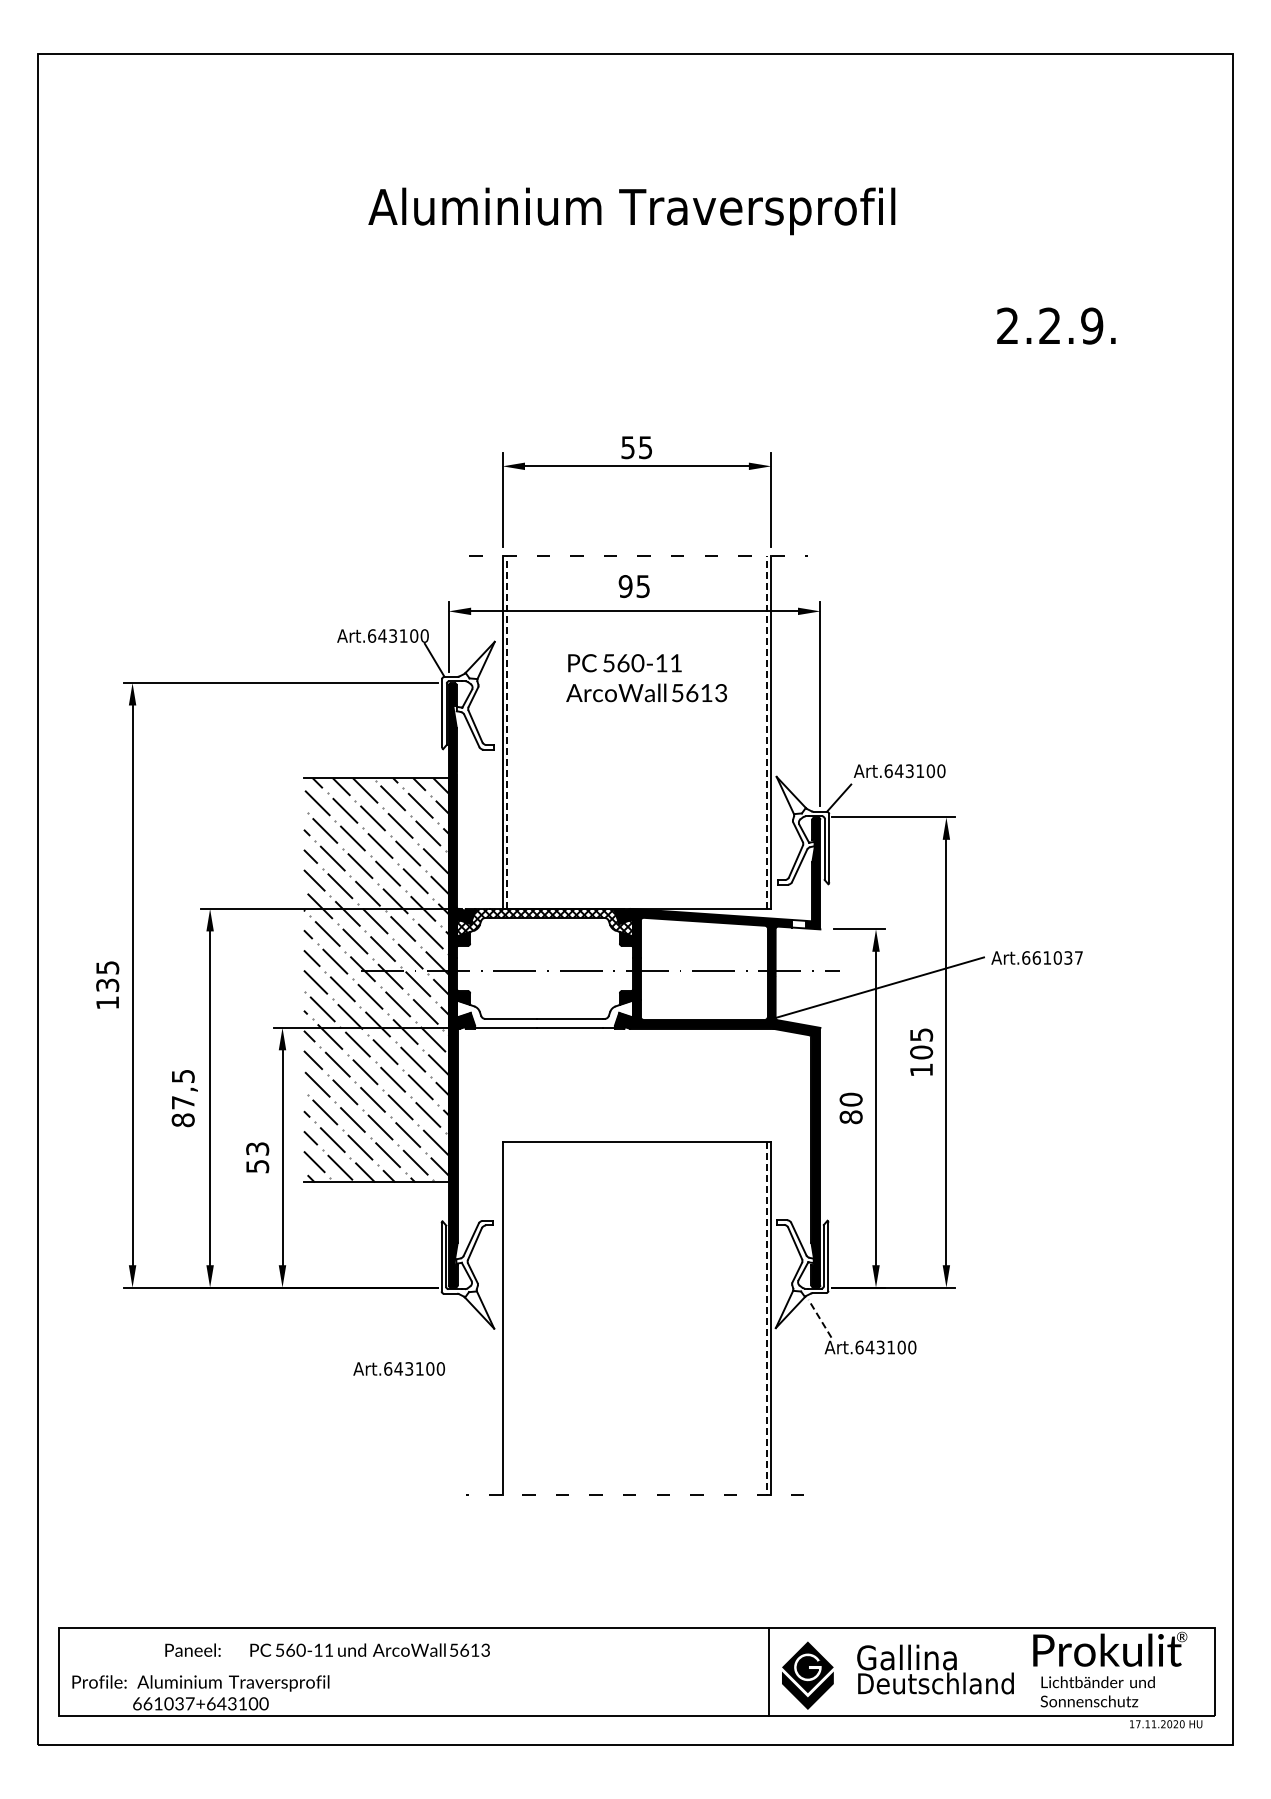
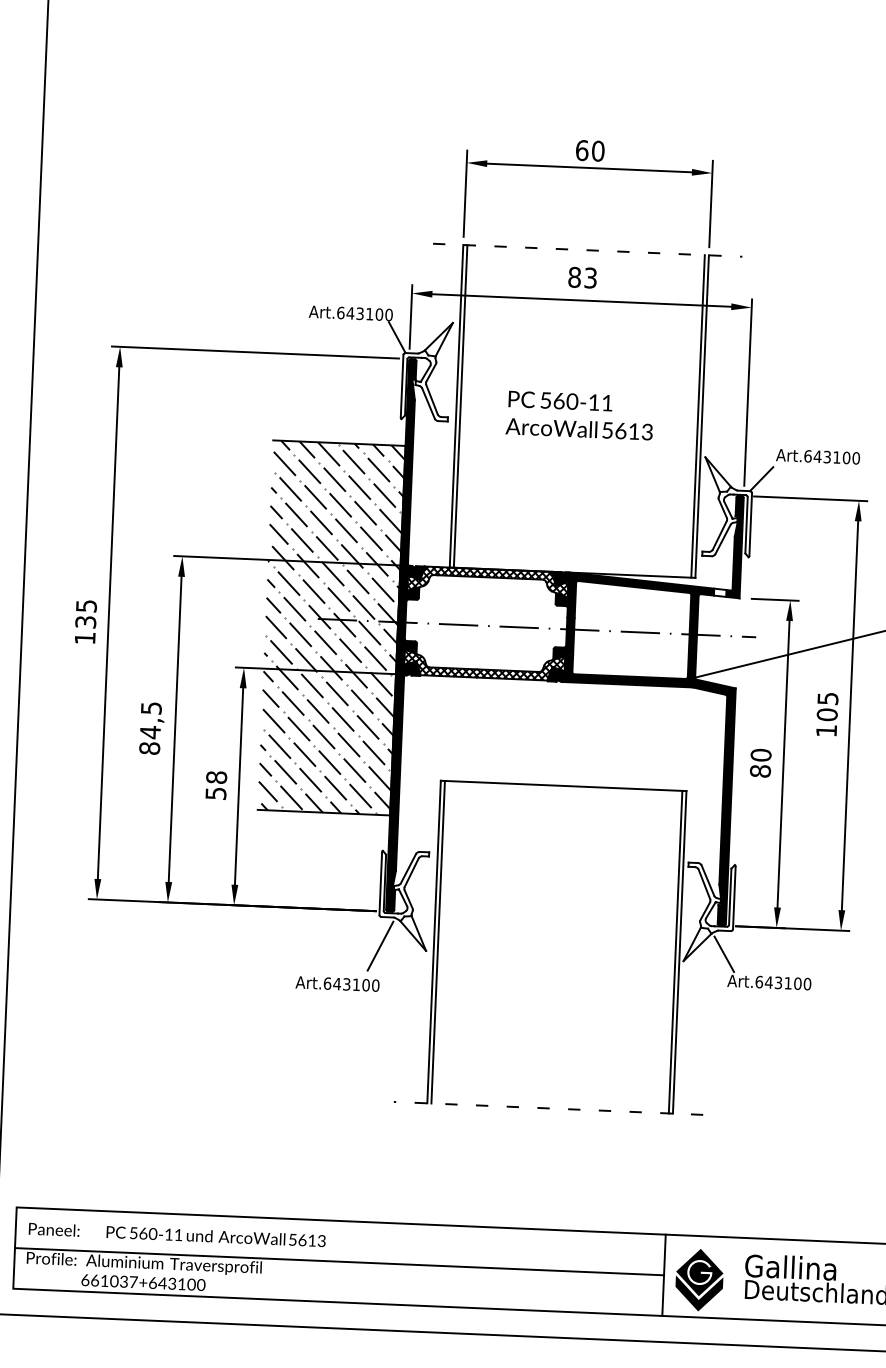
text: (636, 447) -> (589, 150), 55 -> 60
text: (633, 586) -> (581, 277), 95 -> 83
text: (646, 678) -> (579, 415), moved
line: (507, 732) -> (461, 406), dashed -> solid
line: (766, 732) -> (697, 416), dashed -> solid
hatch: (544, 1014) -> (484, 665), added
text: (183, 1102) -> (150, 732), 87,5 -> 84,5
text: (257, 1148) -> (216, 777), 53 -> 58
line: (507, 1318) -> (438, 942), added
line: (819, 1318) -> (723, 954), dashed -> solid
line: (766, 1319) -> (675, 952), dashed -> solid
line: (444, 1325) -> (380, 946), added
text: (327, 1649) -> (177, 1234), moved
line: (413, 1672) -> (339, 1262), added

